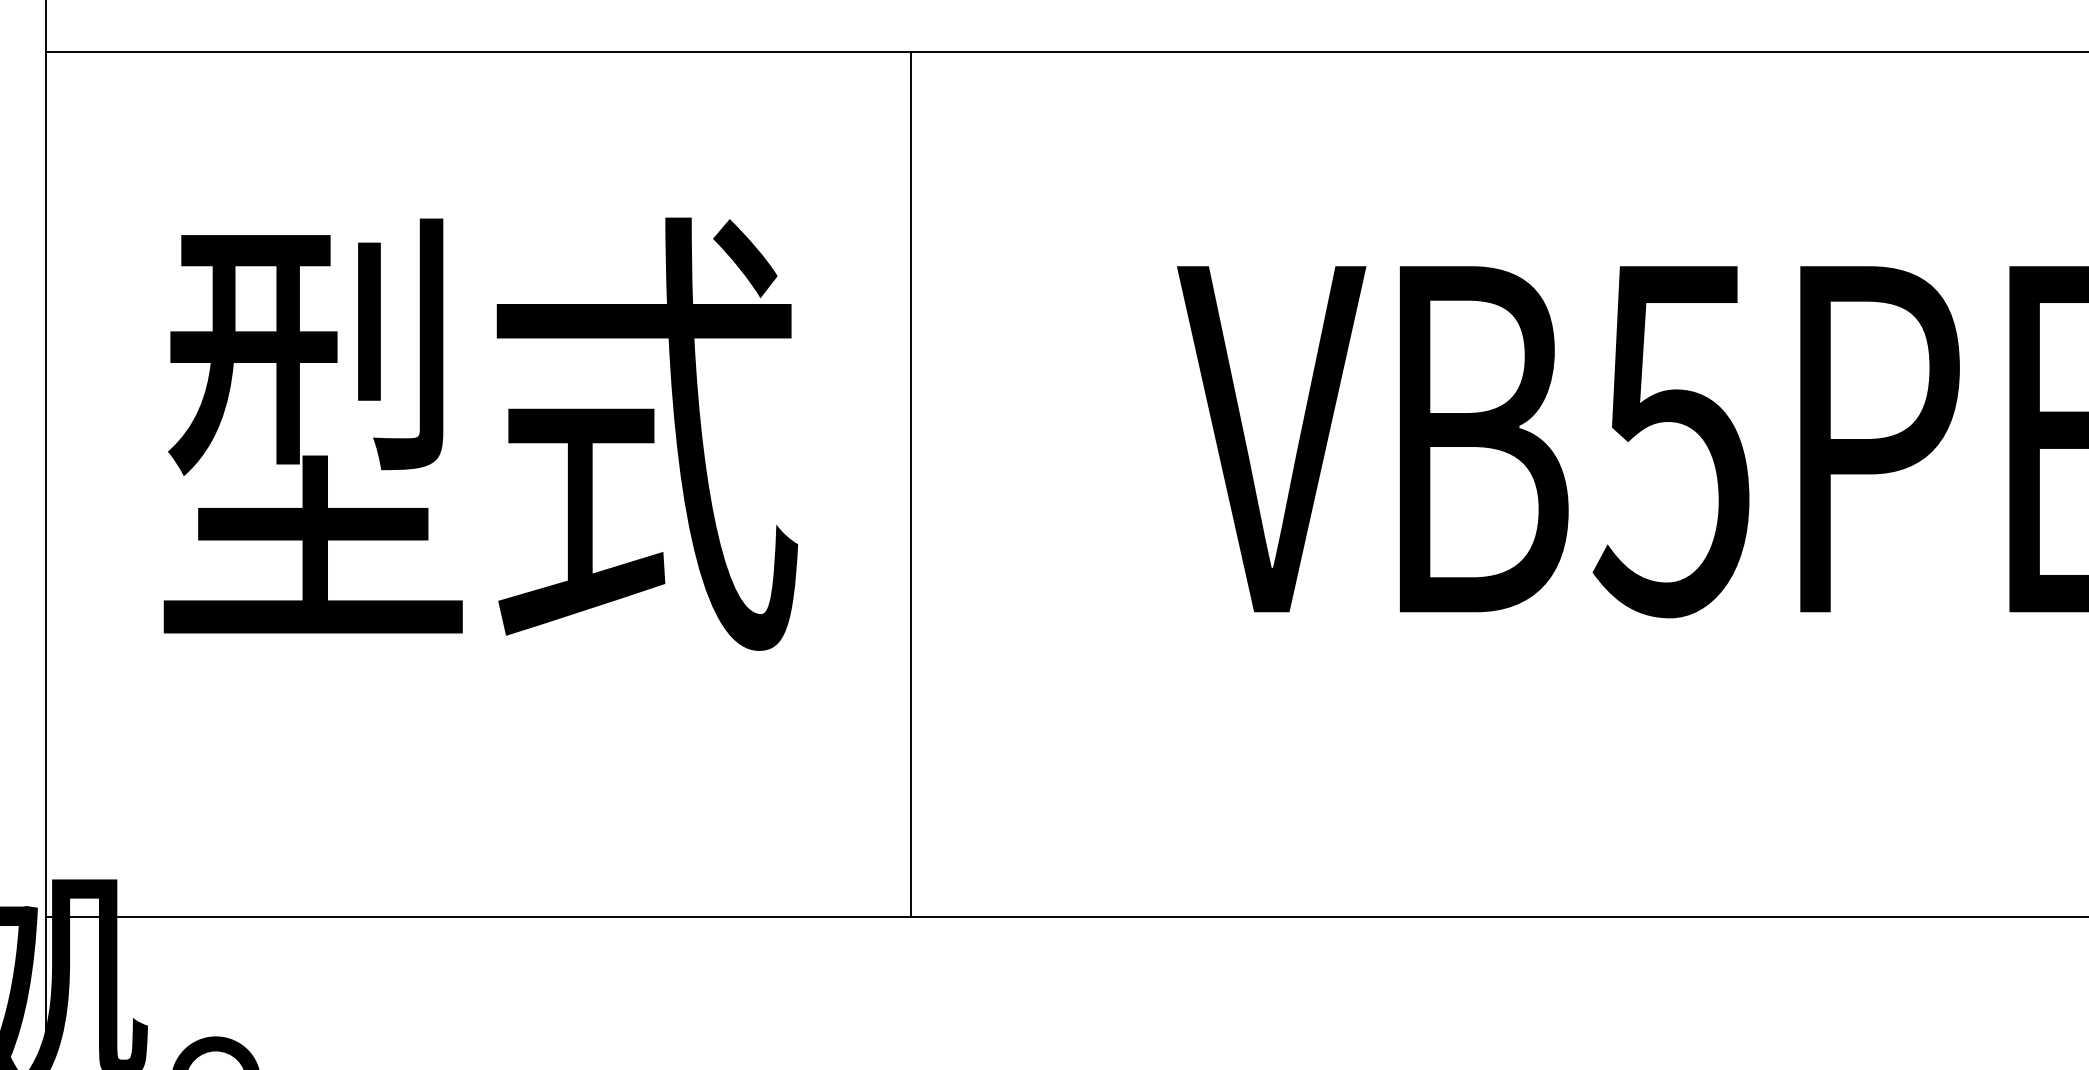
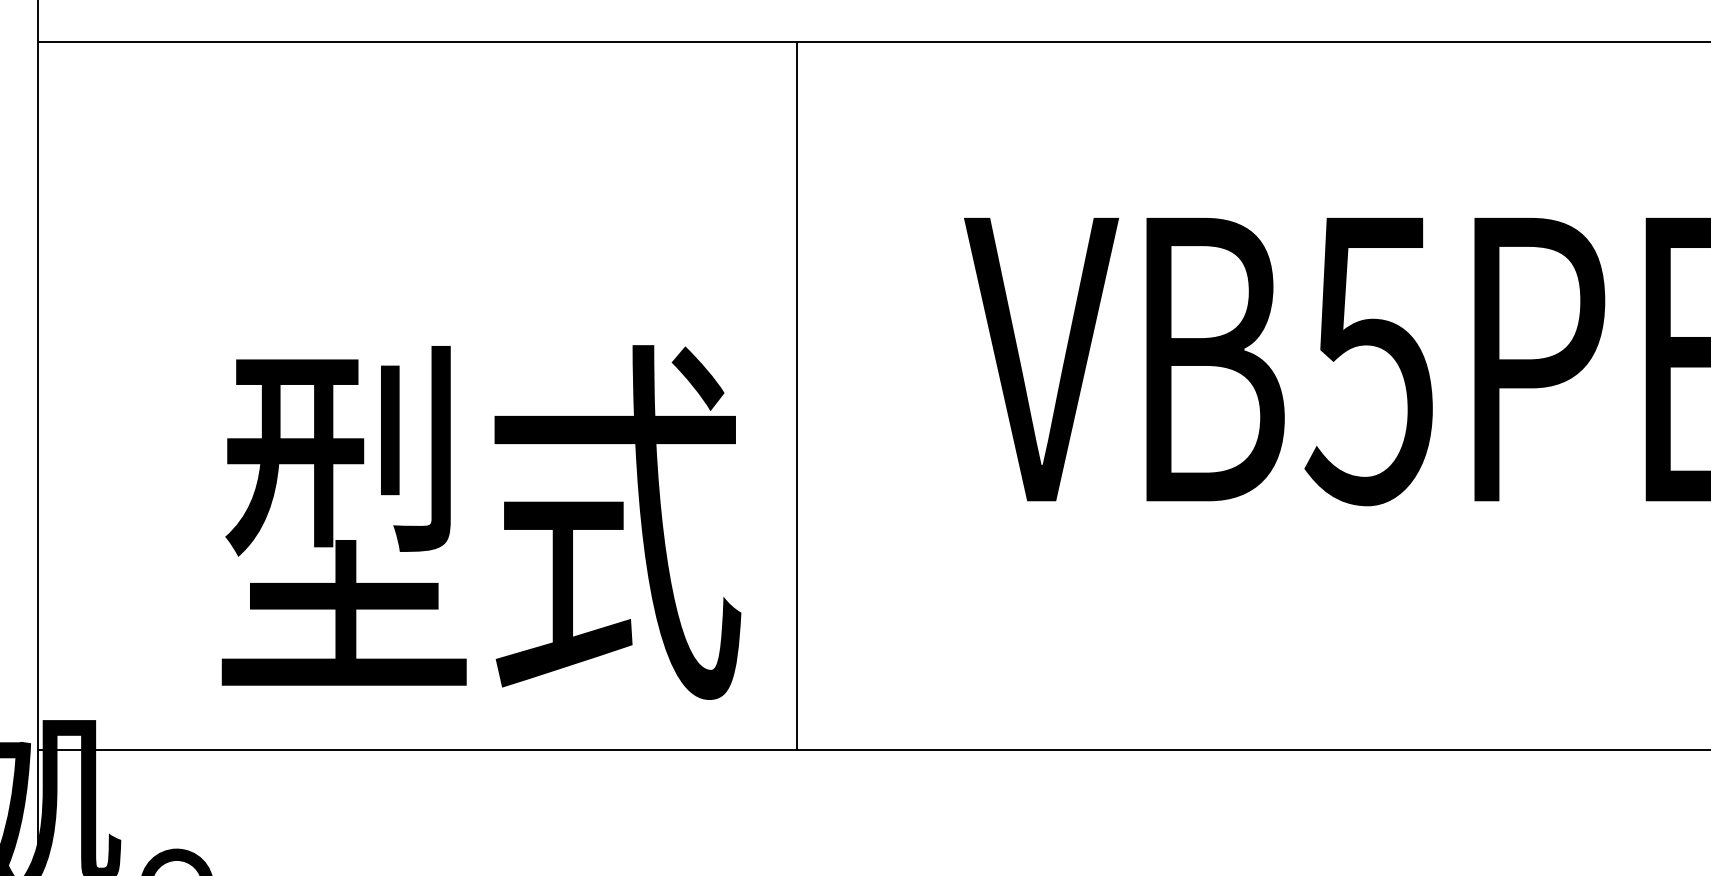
text: (480, 433) -> (481, 521), moved
line: (911, 483) -> (797, 395), moved

